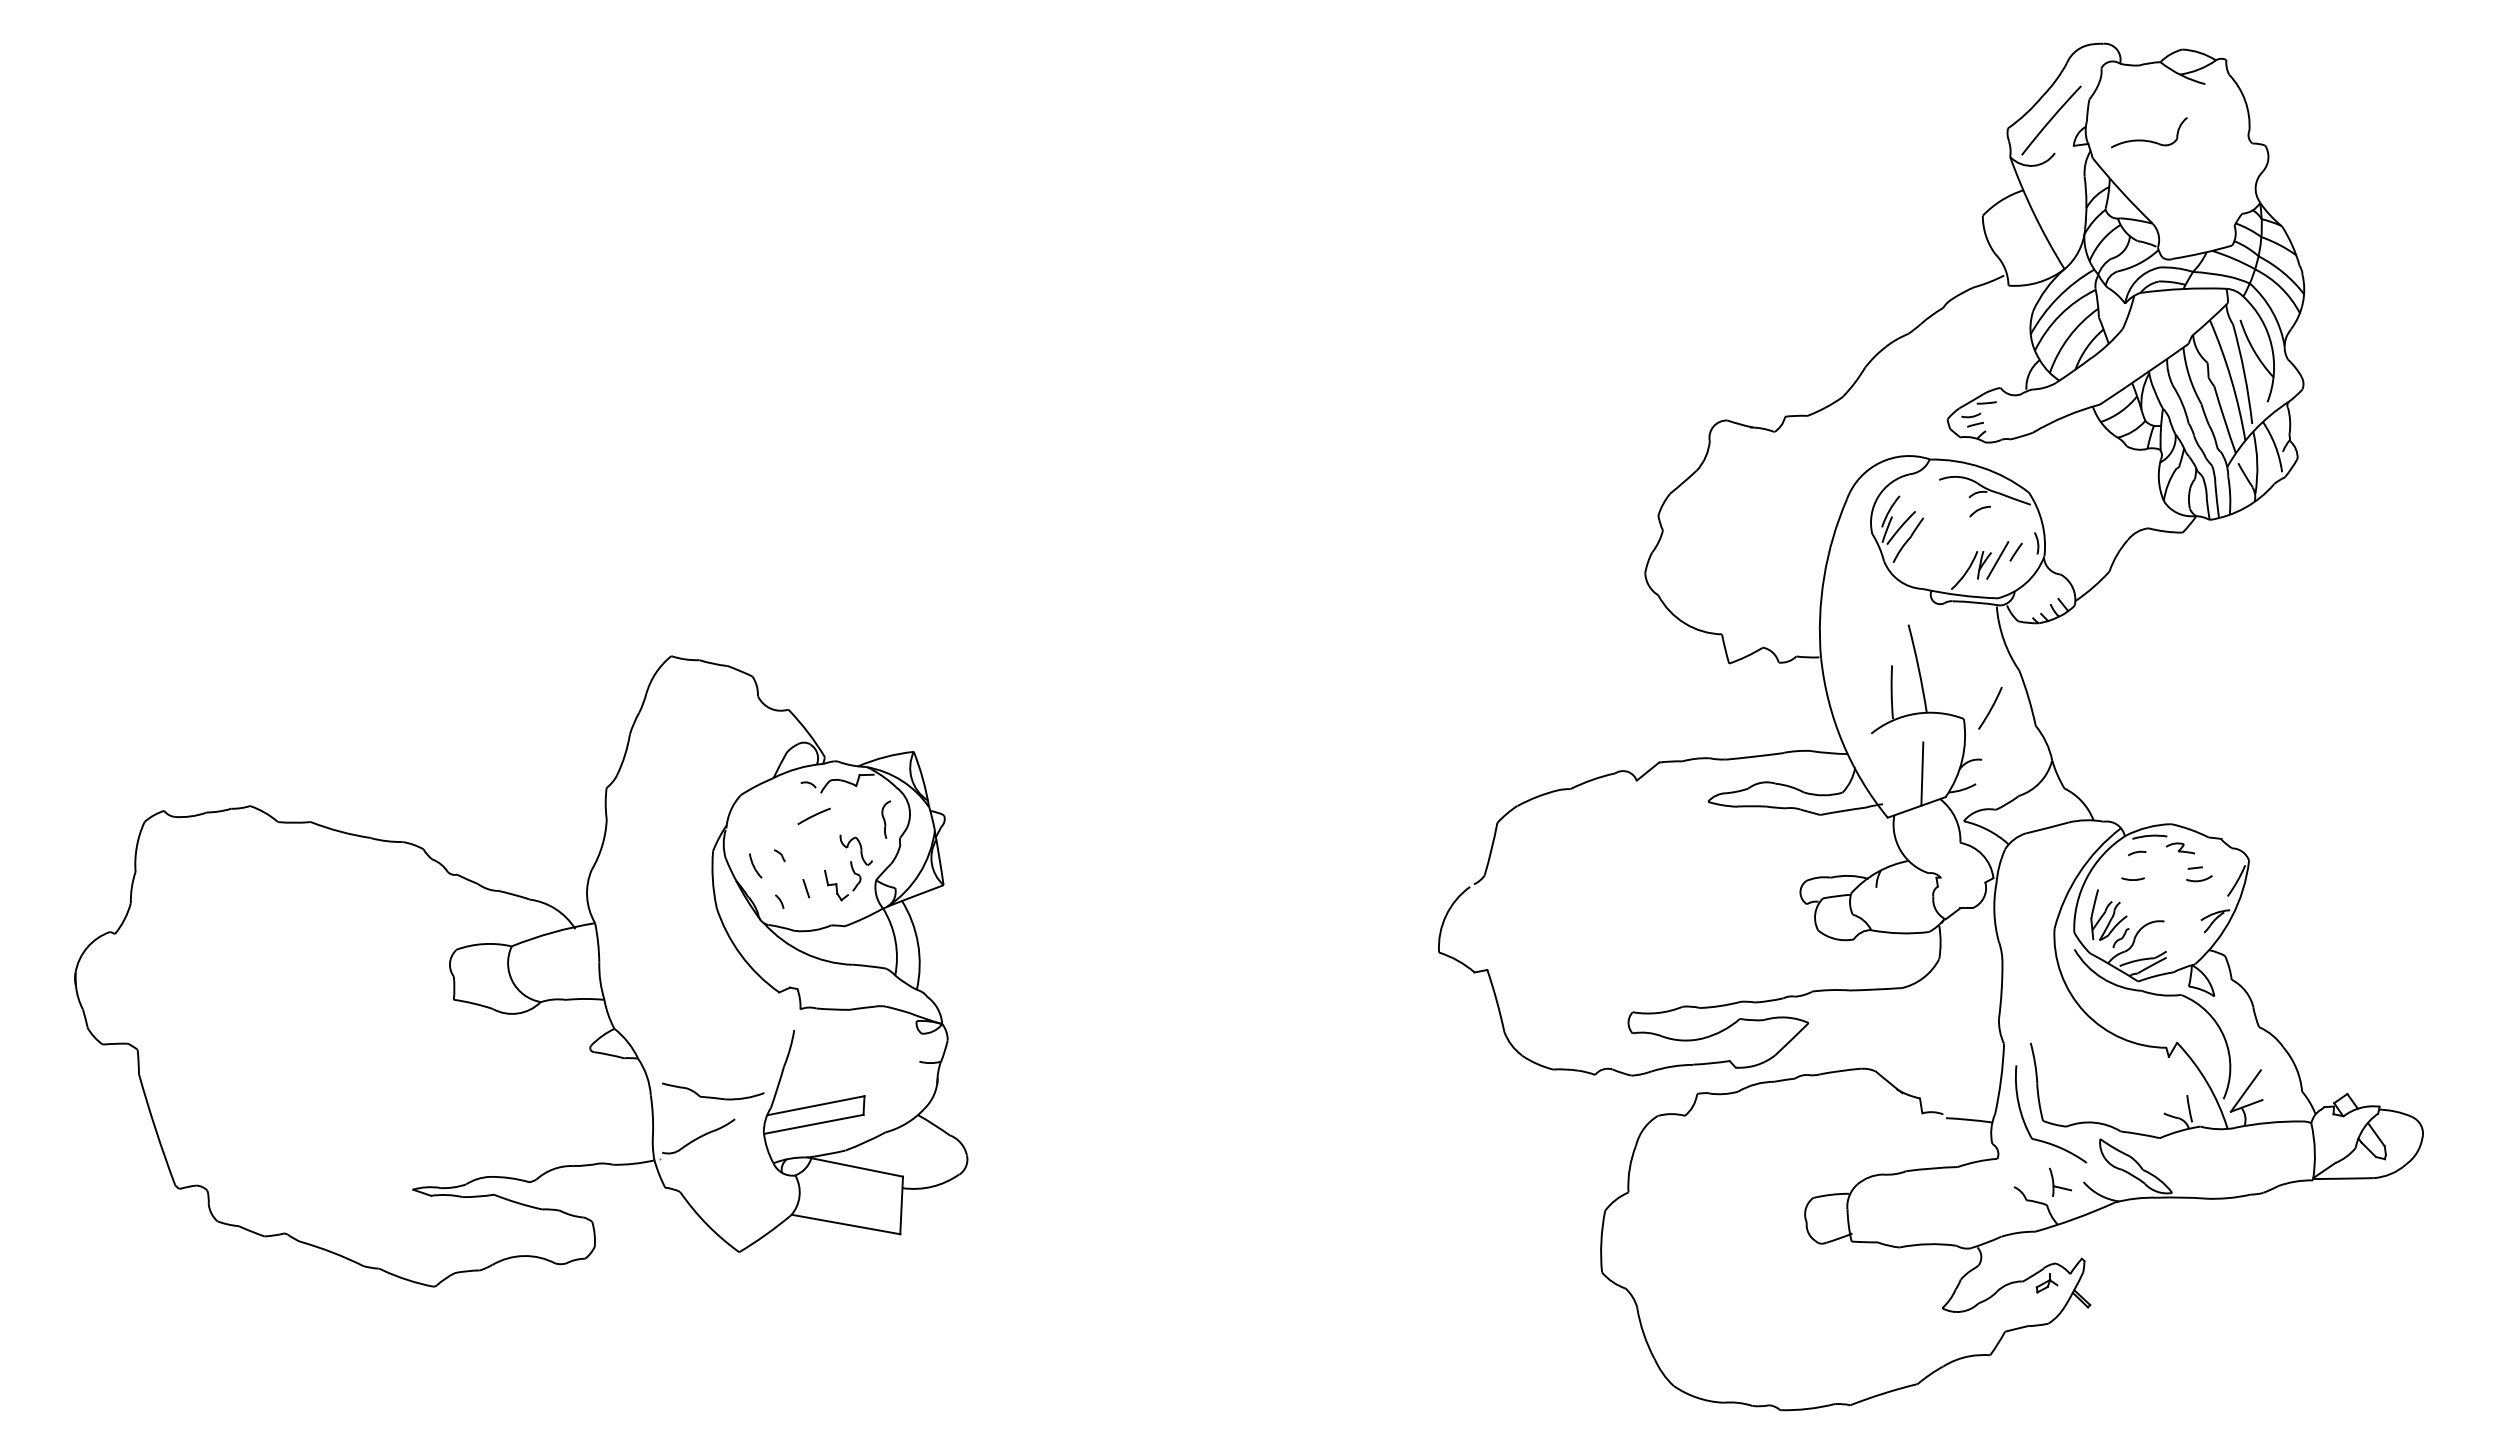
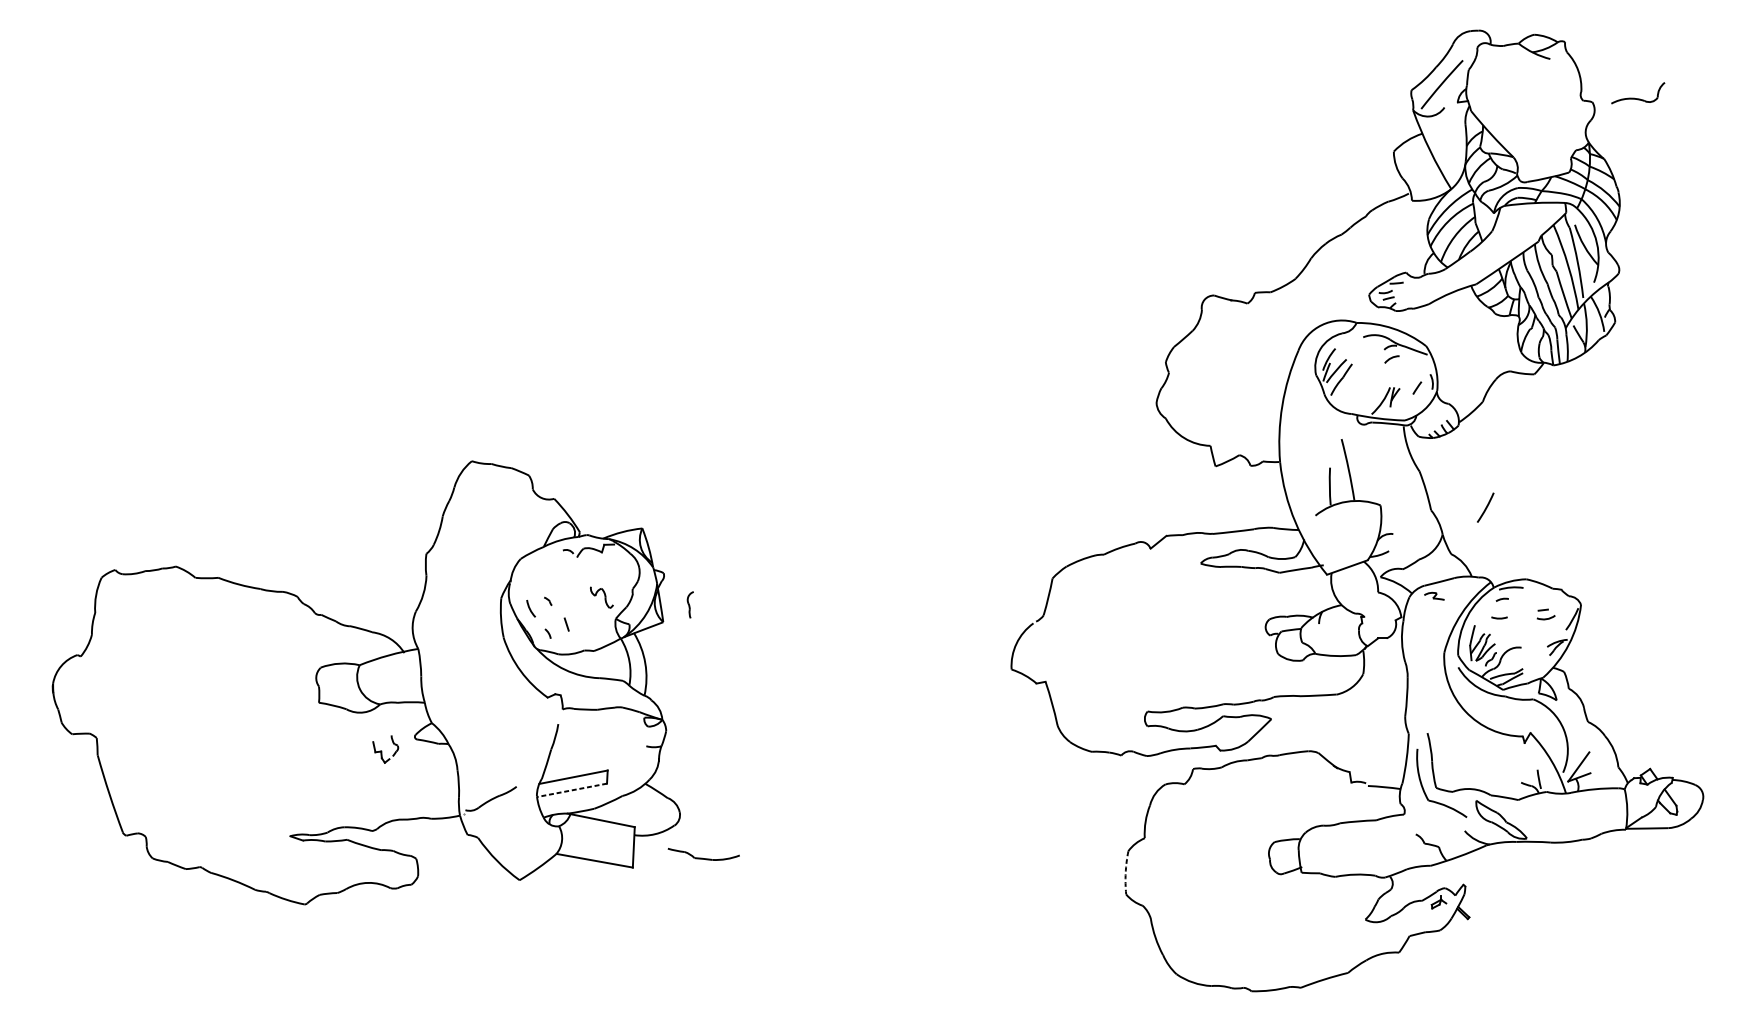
part: (2149, 140) -> (1638, 98), moved
line: (1997, 560) -> (1404, 393), removed
arc: (1991, 707) -> (1486, 507), moved
line: (1922, 773) -> (1351, 543), removed
arc: (813, 816) -> (571, 573), removed
part: (885, 819) -> (689, 604), moved
part: (2179, 848) -> (1433, 596), moved
part: (842, 881) -> (385, 749), moved
part: (713, 1091) -> (704, 854), moved
line: (813, 1124) -> (571, 790), solid -> dashed
part: (2060, 1181) -> (1448, 830), removed
arc: (1601, 1241) -> (1125, 872), solid -> dashed

